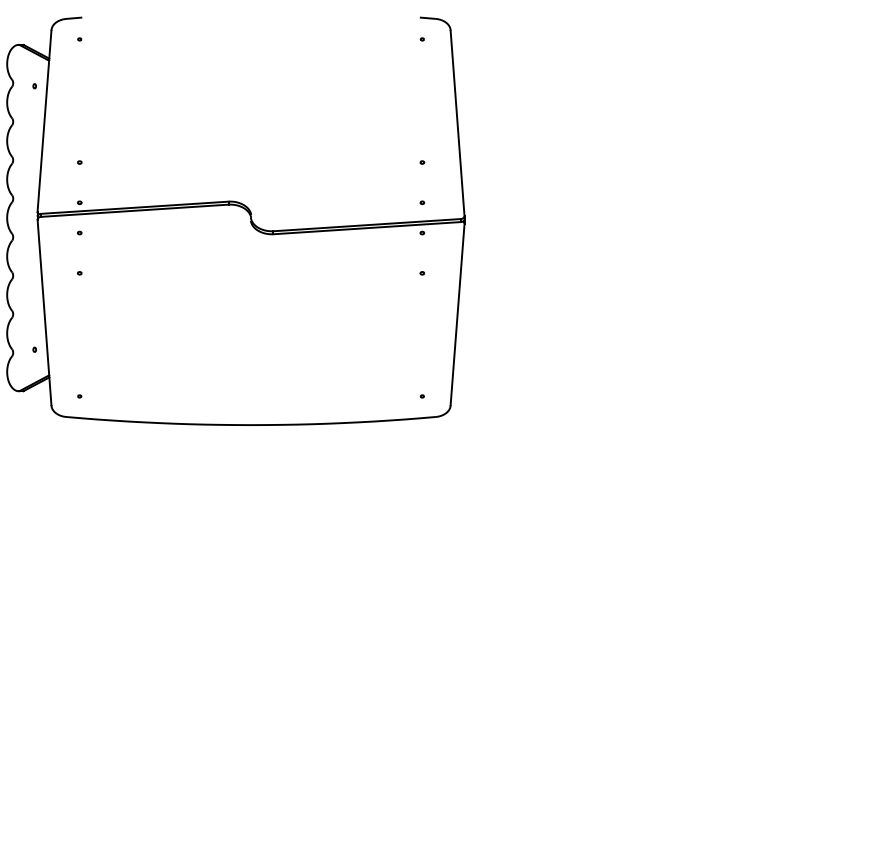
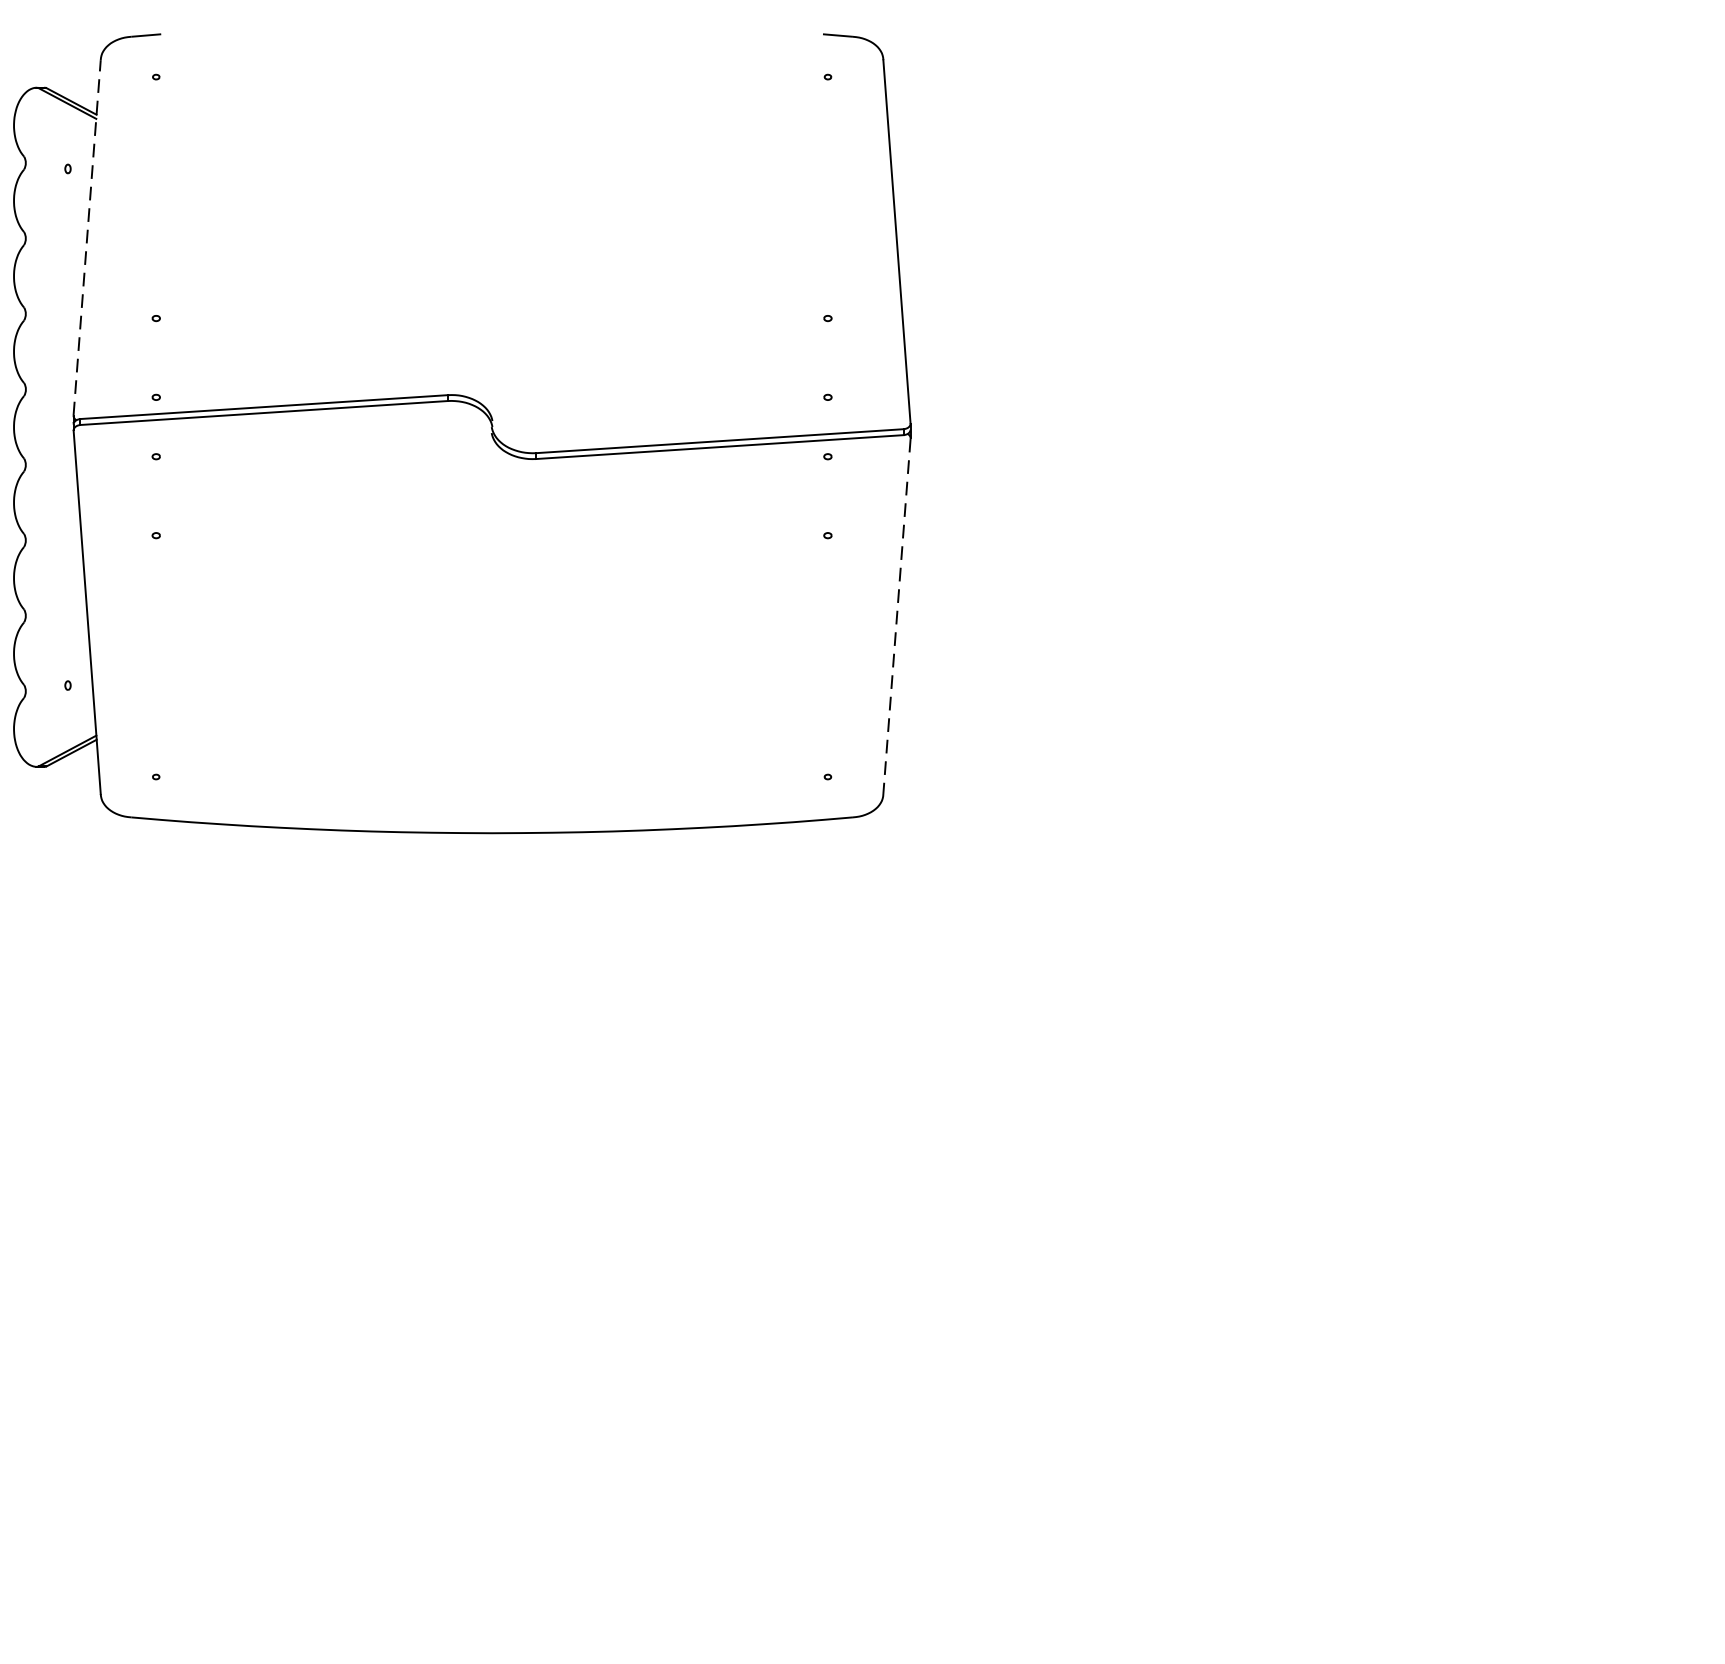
line: (44, 121) -> (87, 237), solid -> dashed
line: (457, 314) -> (896, 616), solid -> dashed

